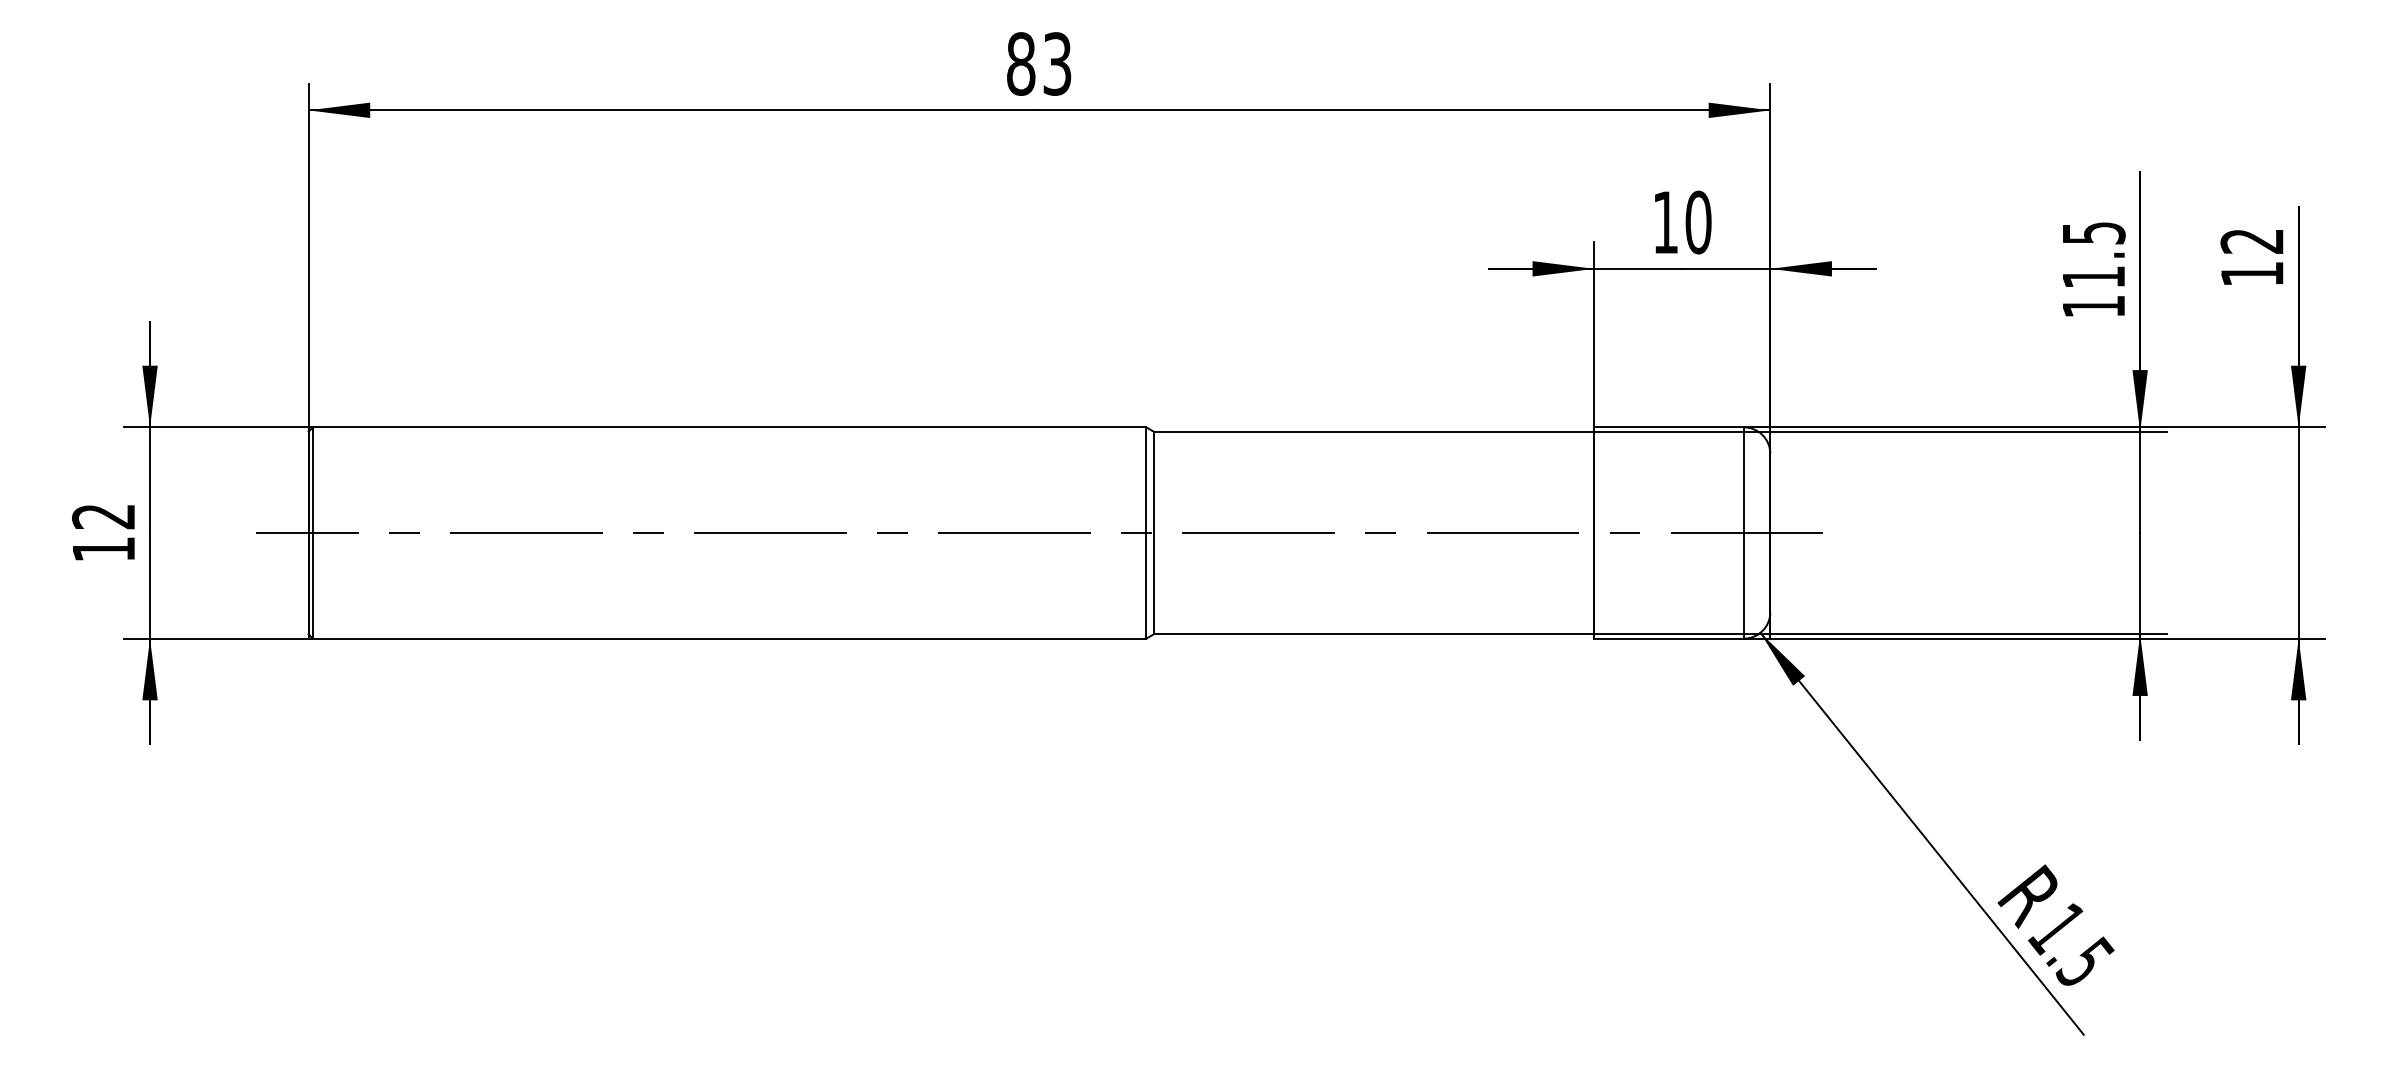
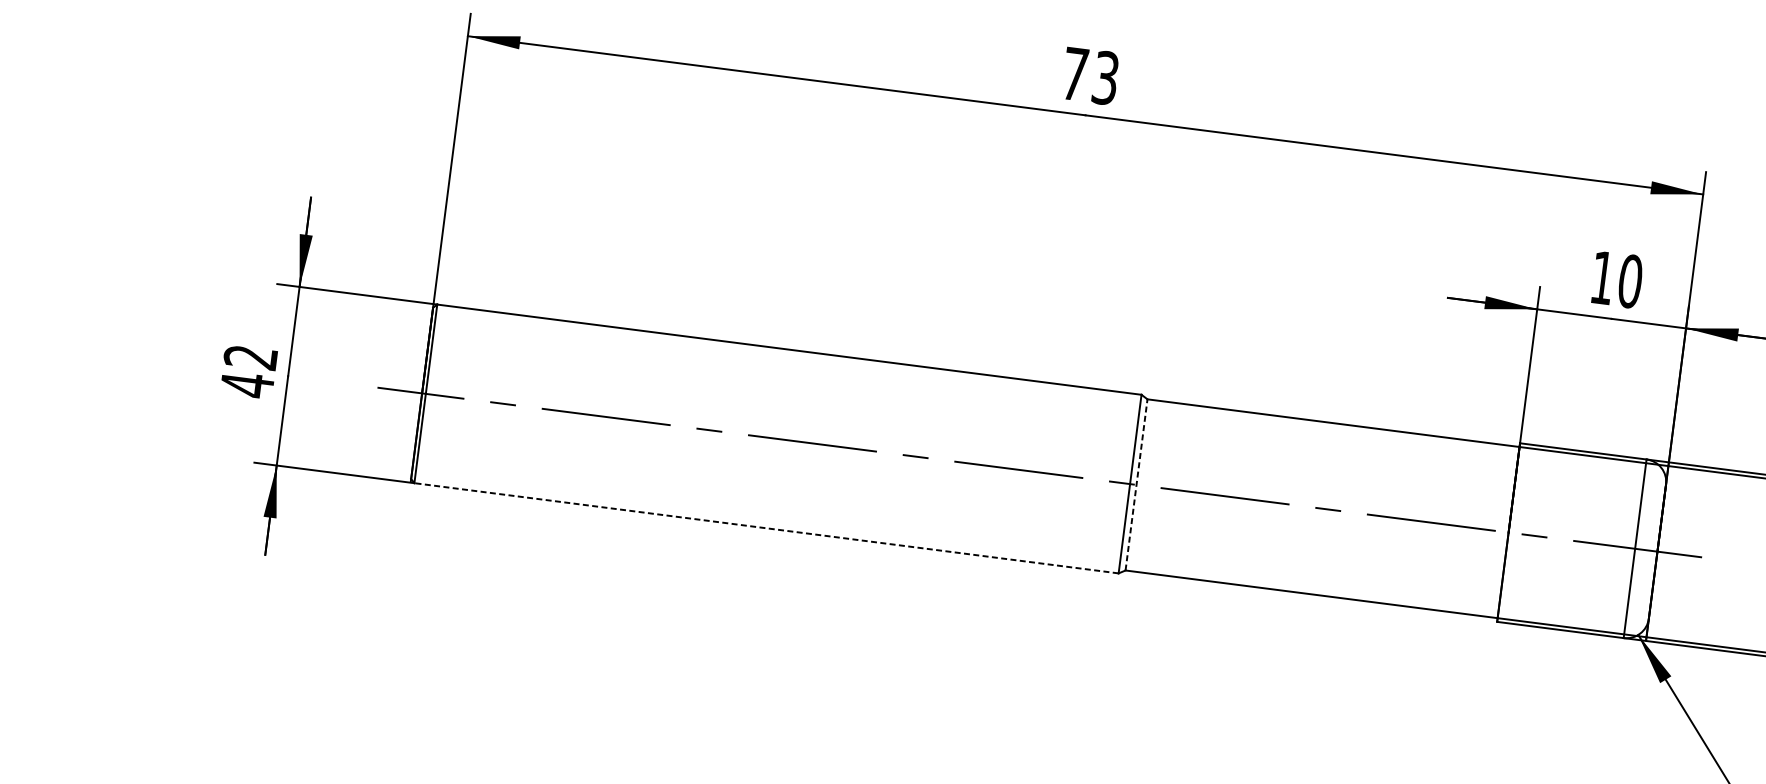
text: (1021, 63) -> (1075, 73), 83 -> 73
line: (1153, 532) -> (1136, 484), solid -> dashed
text: (103, 549) -> (247, 385), 12 -> 42
line: (729, 638) -> (766, 528), solid -> dashed

